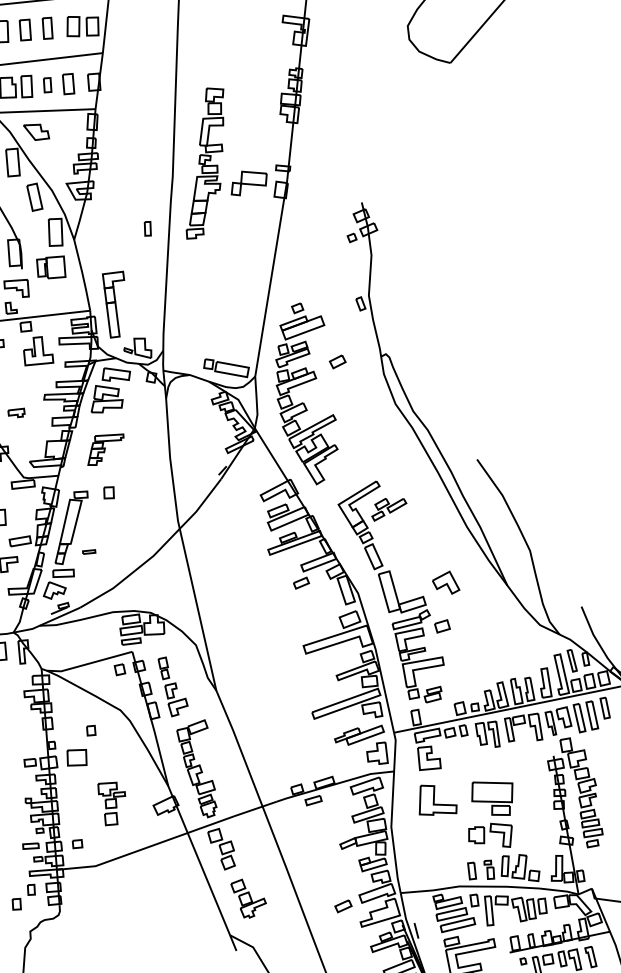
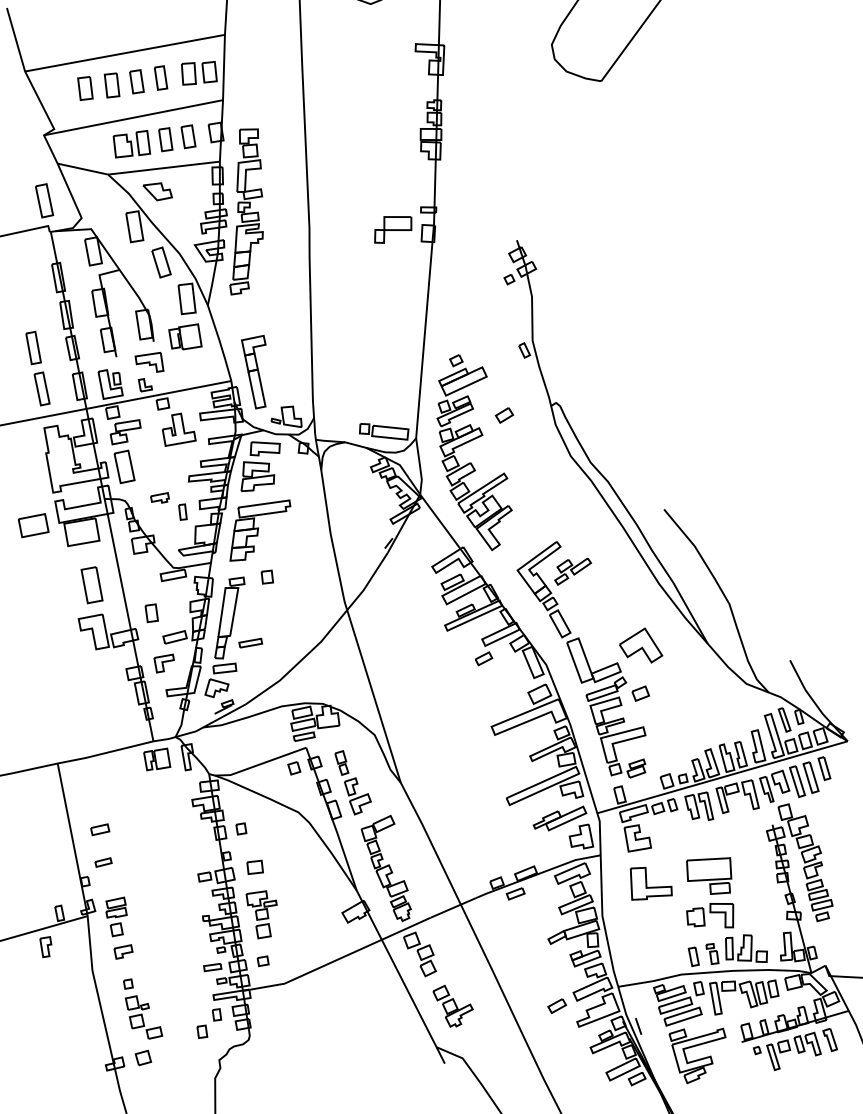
part: (47, 84) -> (165, 139), size x1.43
part: (206, 163) -> (246, 211), moved
part: (147, 228) -> (182, 511), moved
part: (106, 449) -> (260, 530), size x1.67
part: (88, 551) -> (250, 642), size x1.67
part: (446, 582) -> (641, 645), size x1.43
part: (91, 730) -> (241, 828), moved
part: (76, 756) -> (254, 866), size x0.71
part: (110, 803) -> (261, 914), moved

